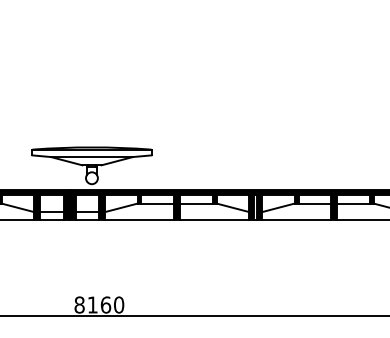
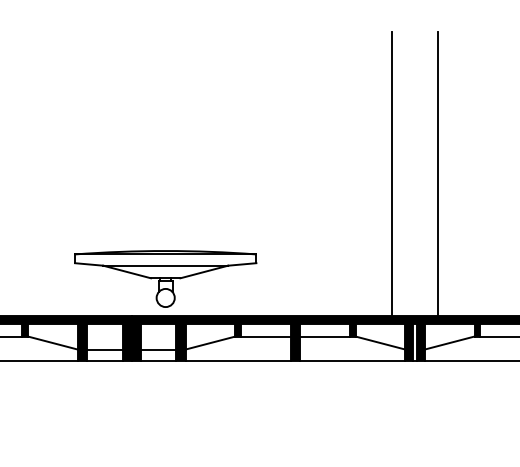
line: (240, 96) -> (391, 173), added
line: (270, 96) -> (437, 173), added

